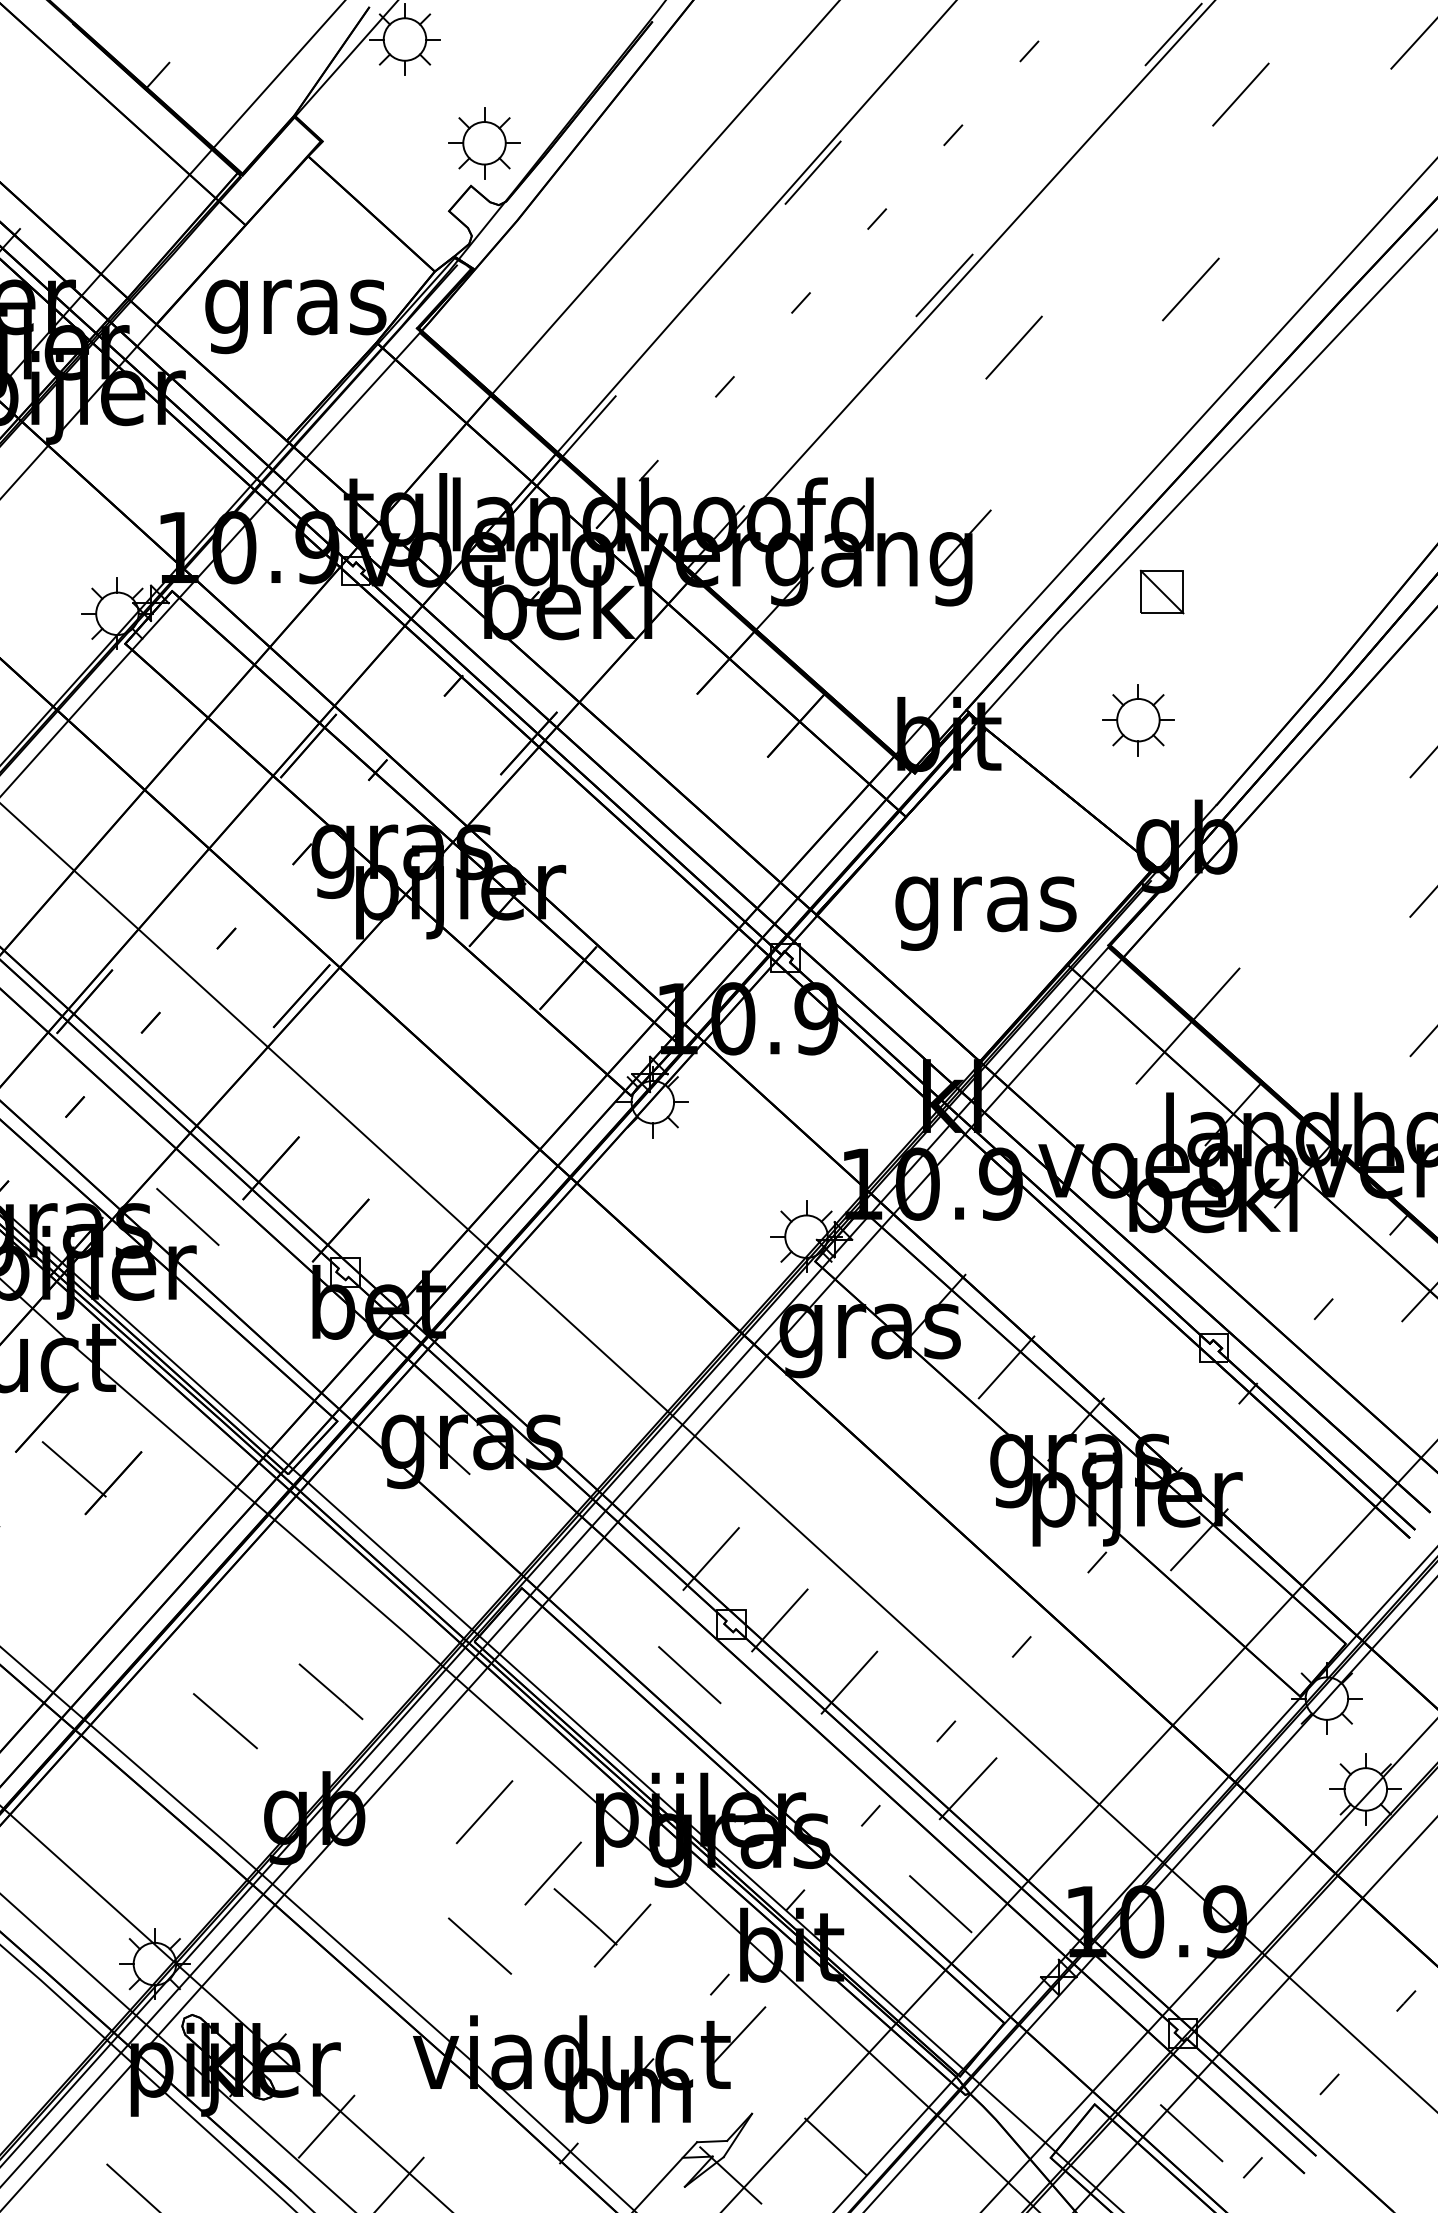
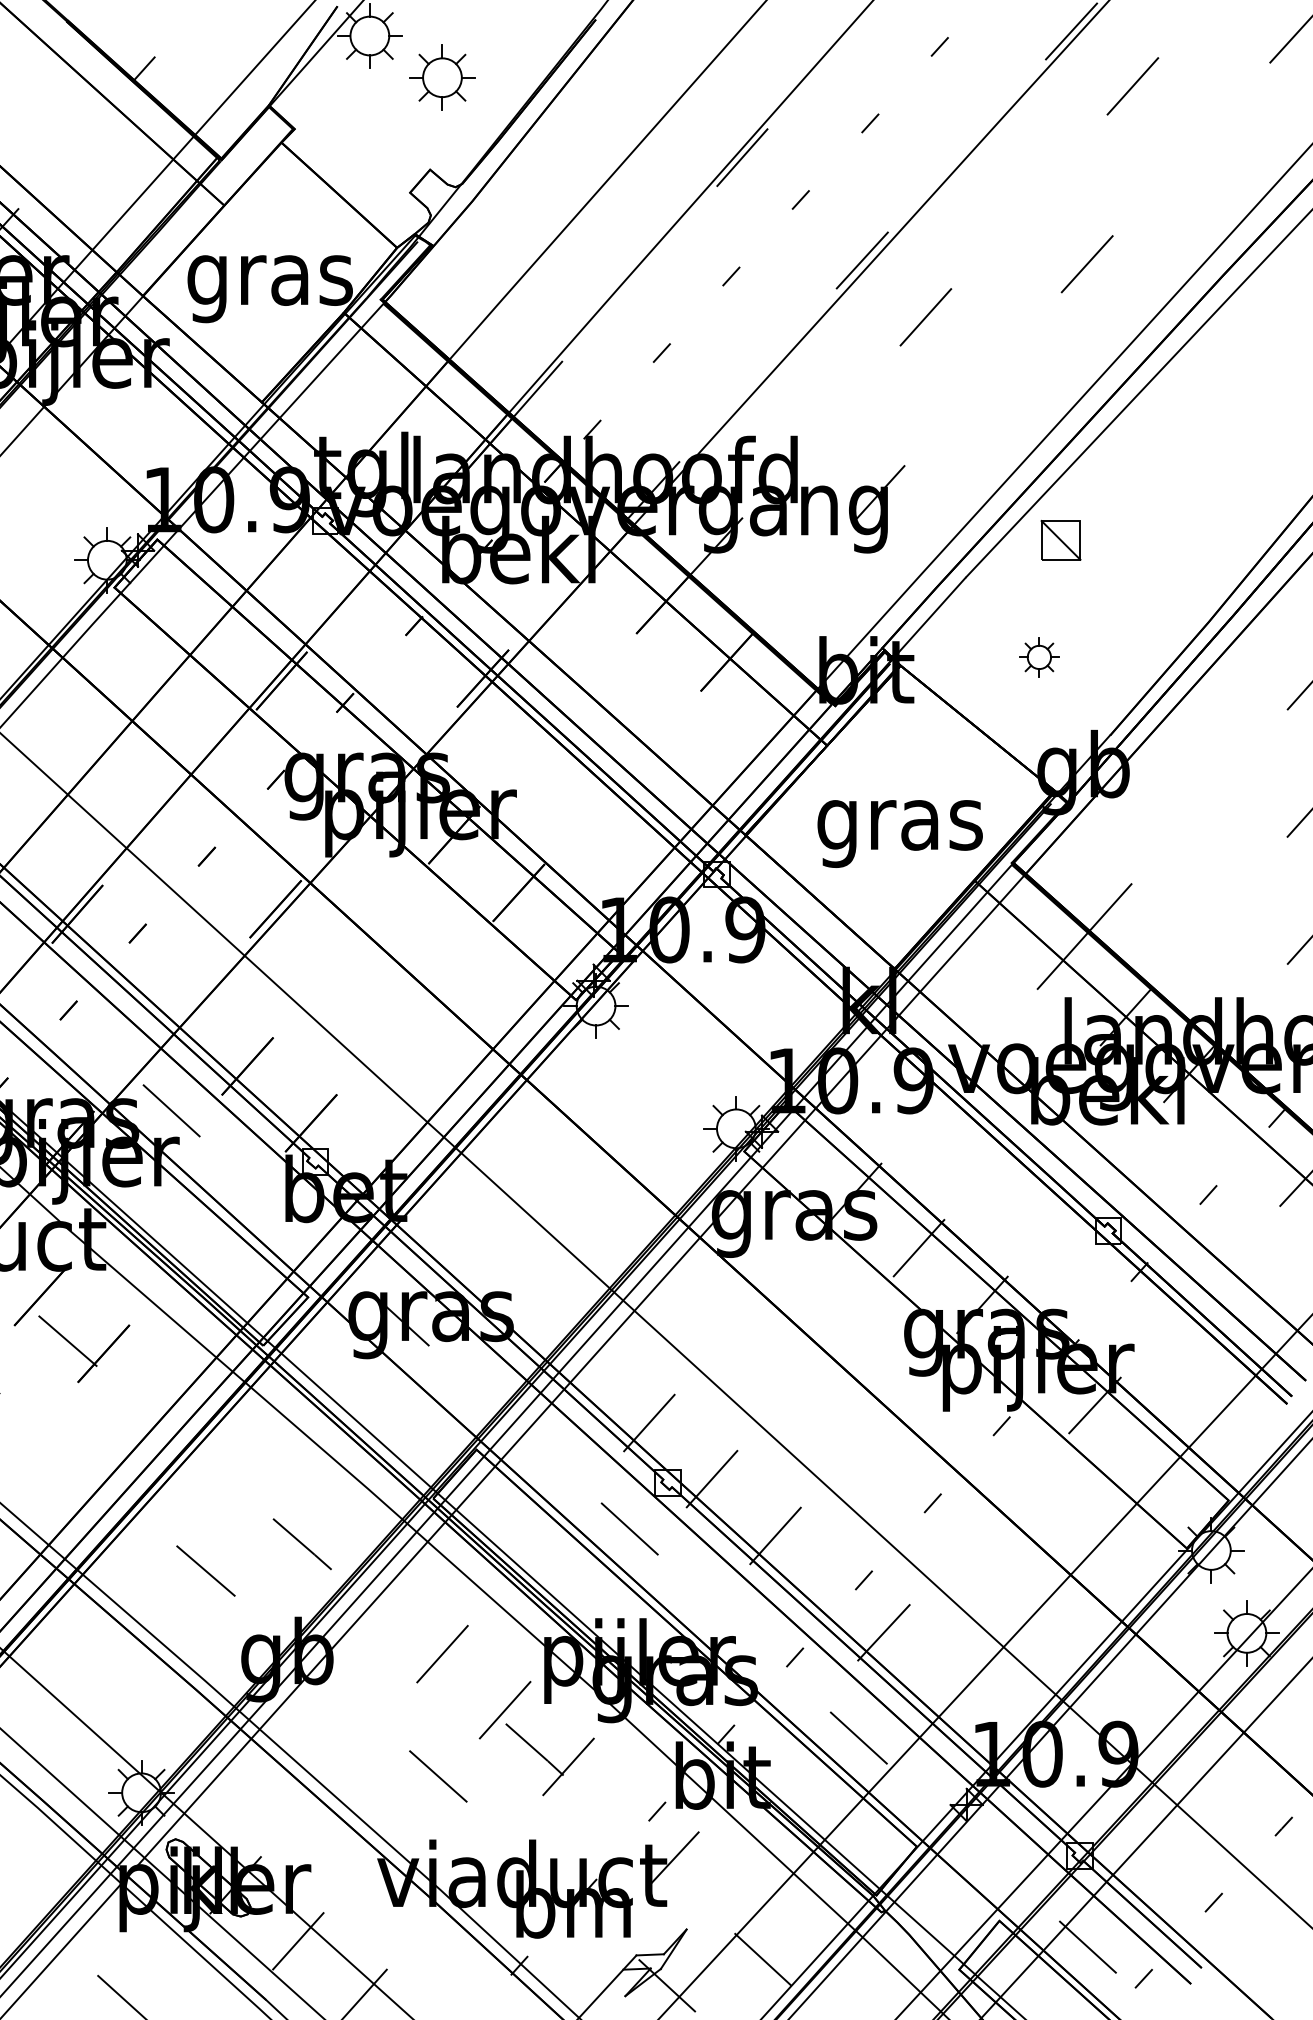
part: (484, 143) -> (442, 77), moved
part: (1138, 720) -> (1039, 657), size x0.6

